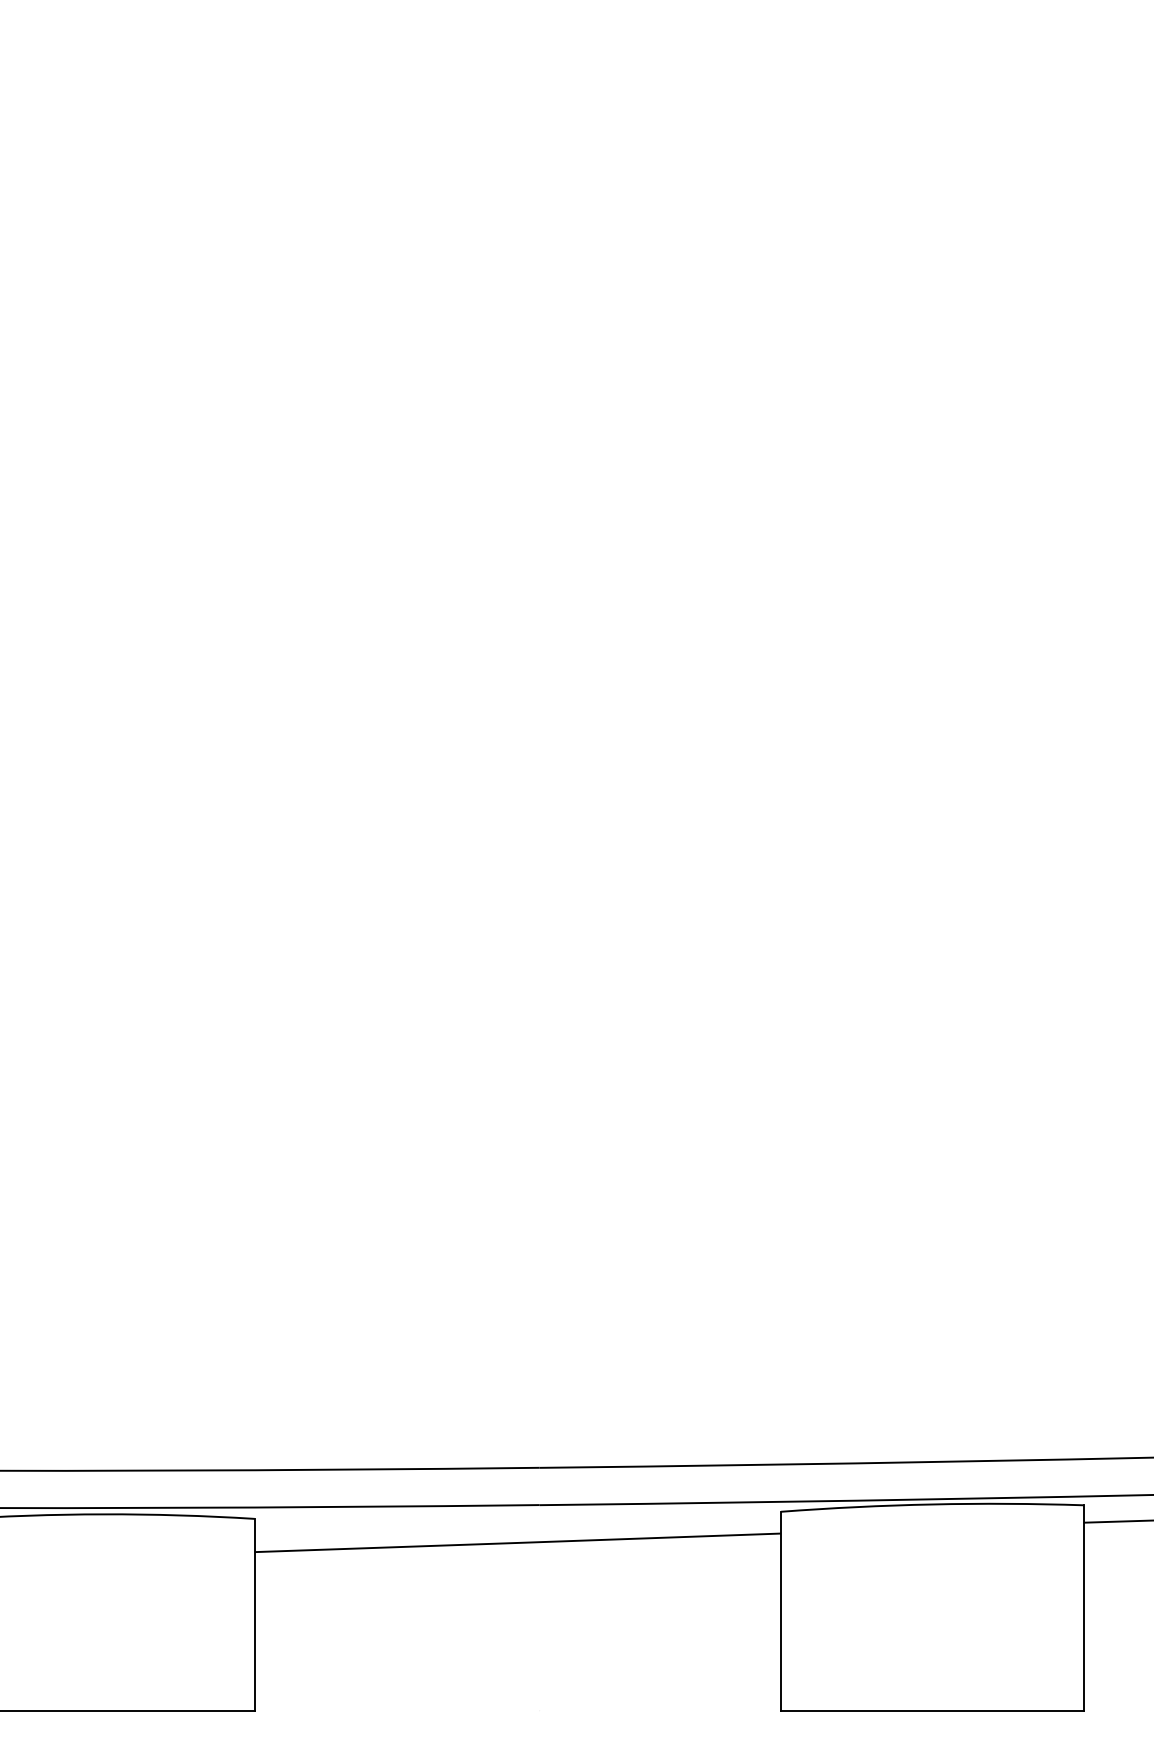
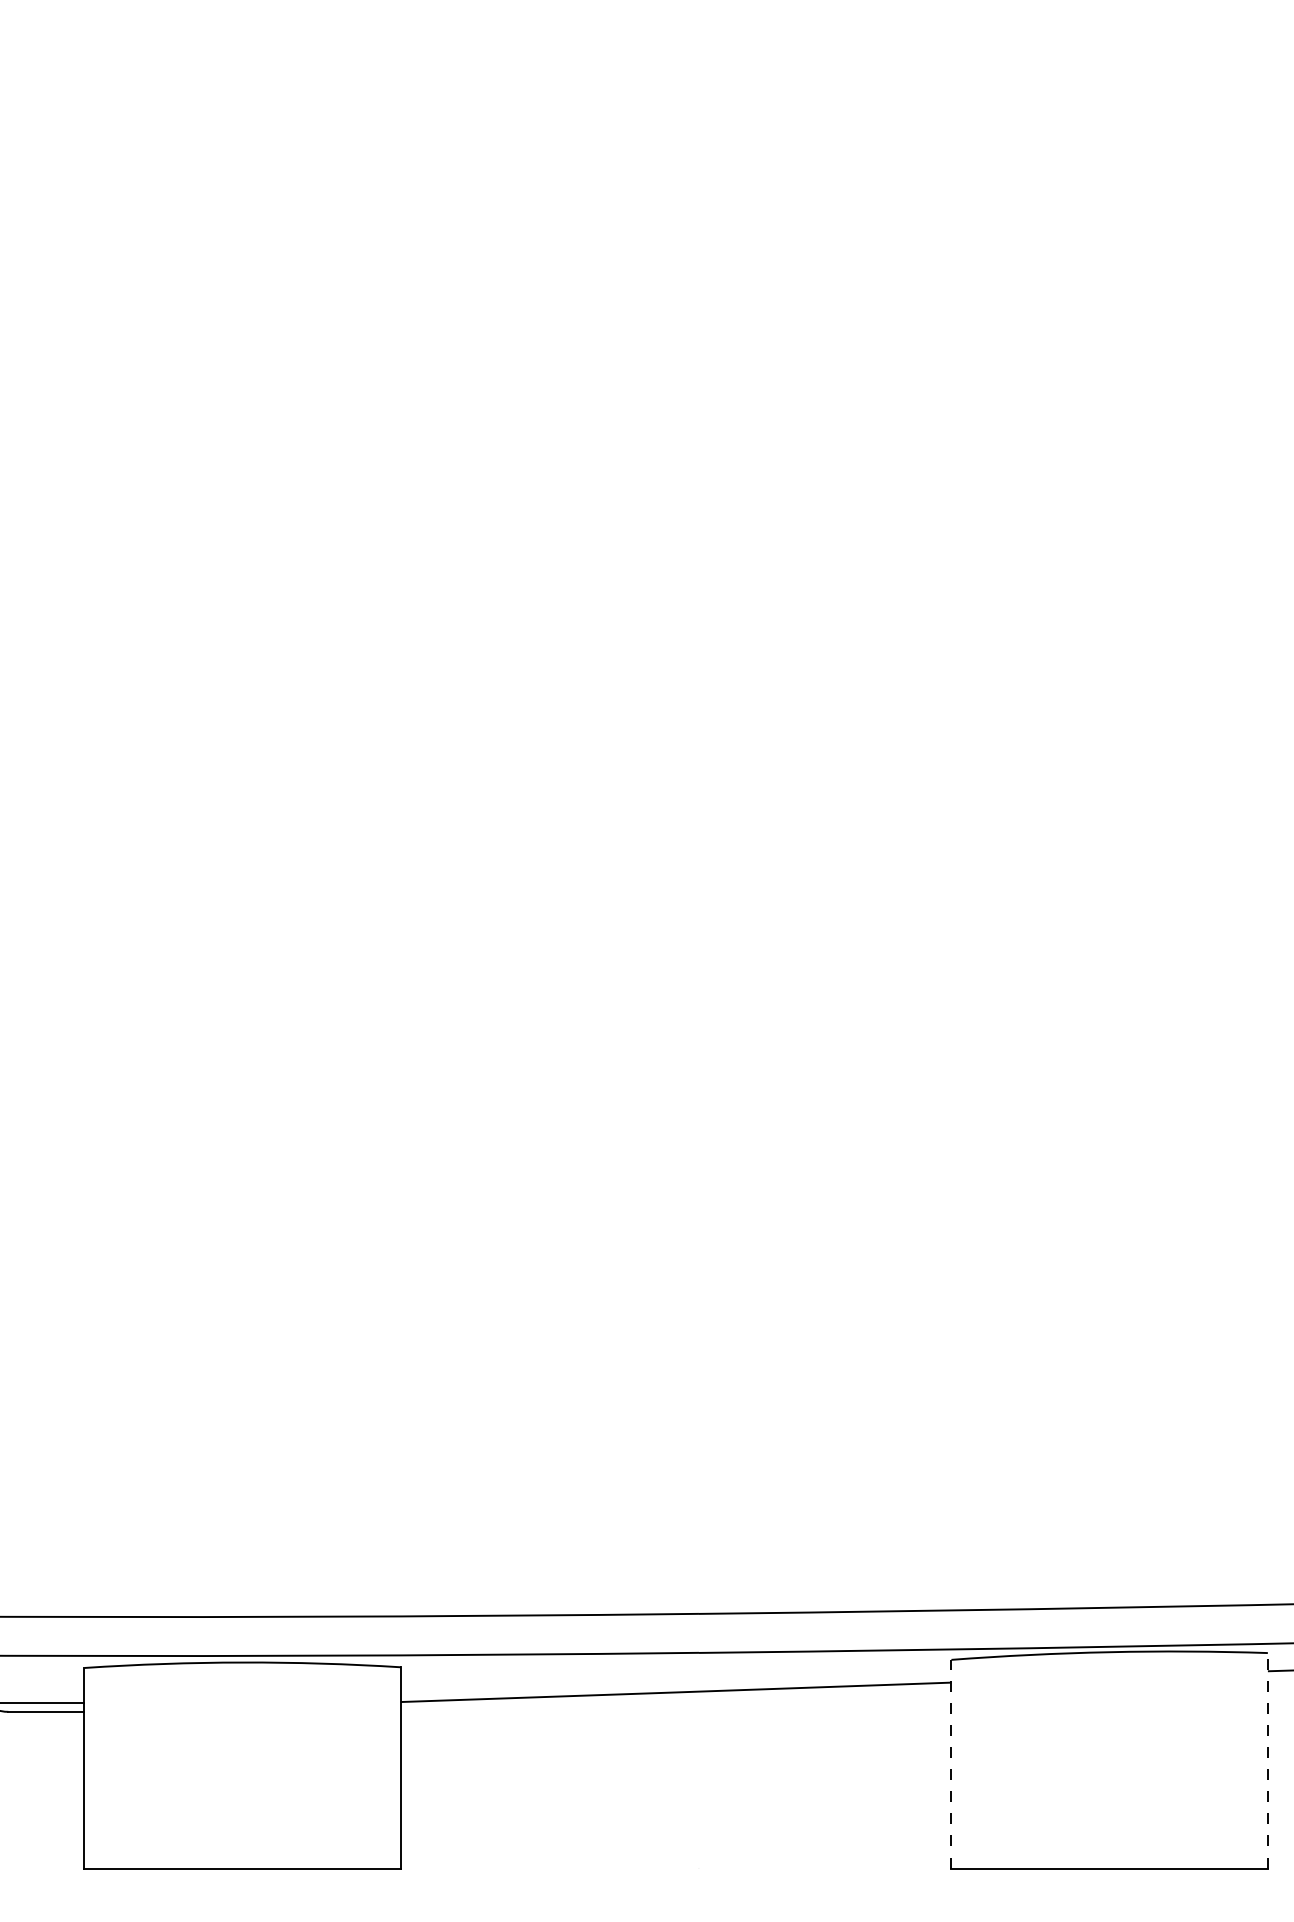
line: (1083, 1608) -> (1267, 1760), solid -> dashed
line: (781, 1610) -> (951, 1763), solid -> dashed

